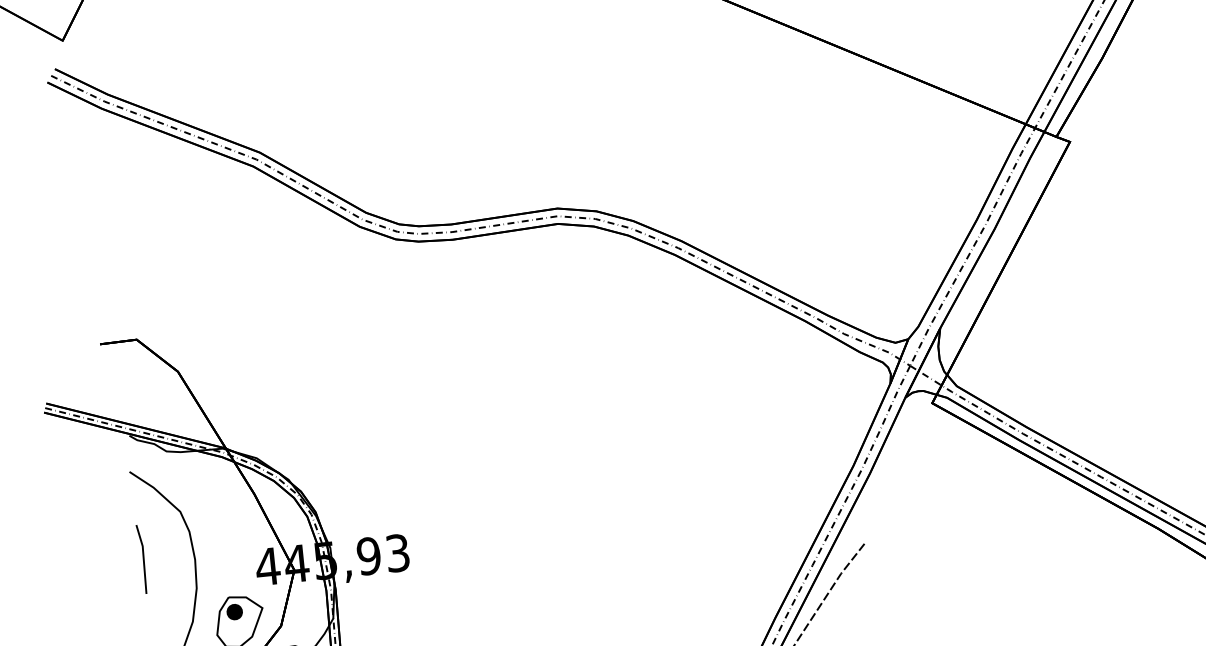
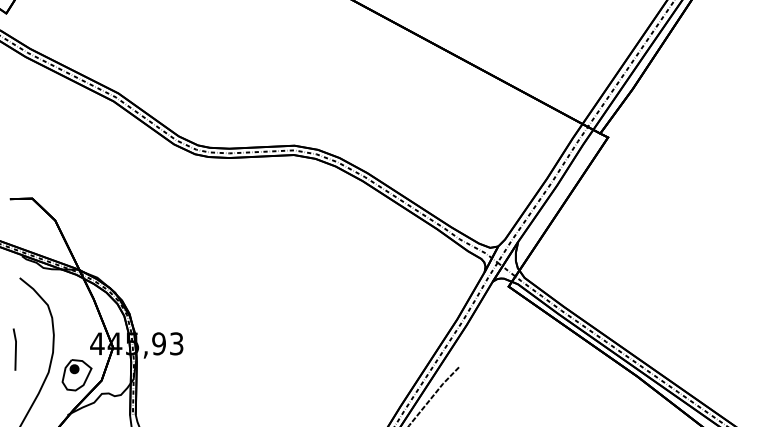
line: (143, 559) -> (15, 349), moved

